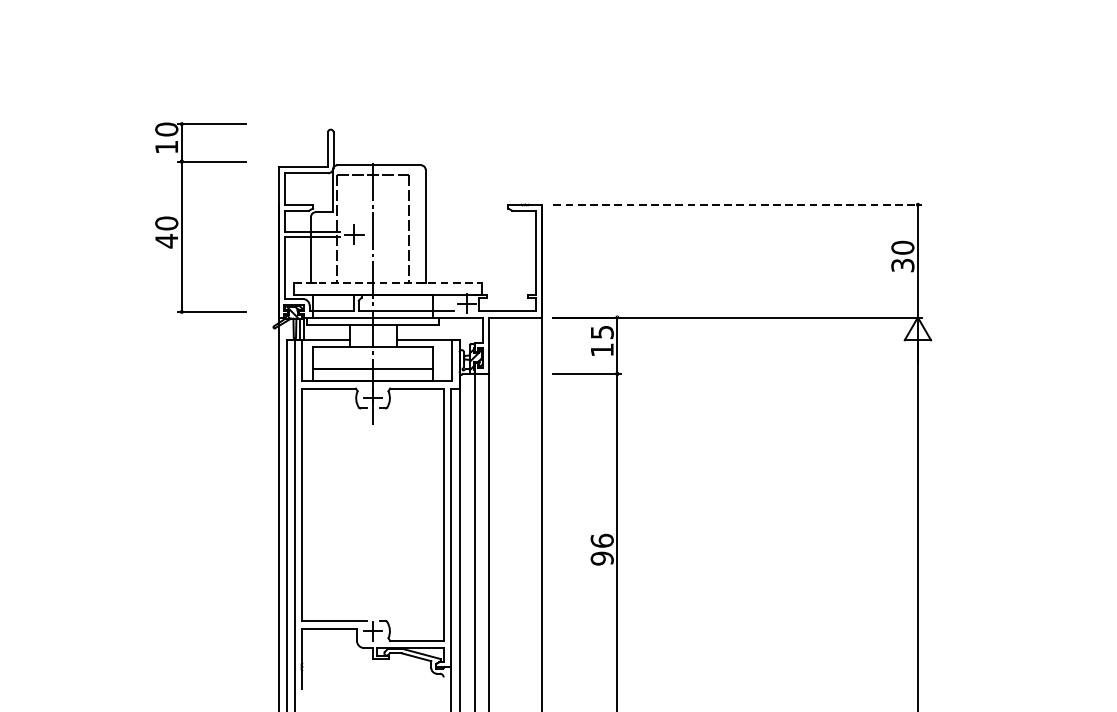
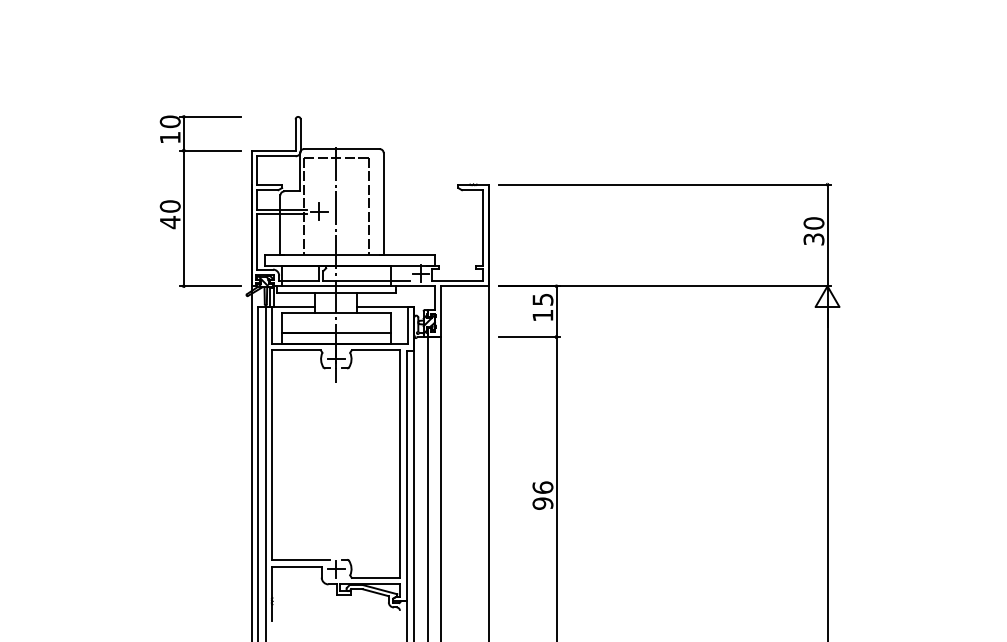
line: (738, 204) -> (665, 184), dashed -> solid
part: (182, 217) -> (184, 201), moved
line: (387, 282) -> (349, 254), dashed -> solid

